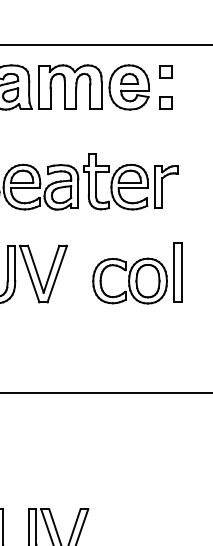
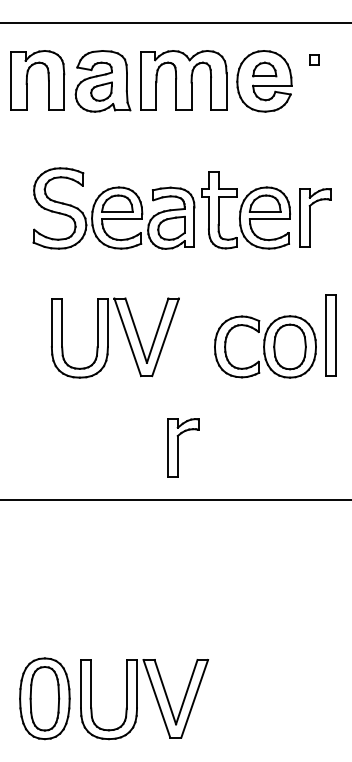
part: (165, 71) -> (314, 59), size x0.6
part: (165, 102) -> (314, 102), removed
part: (70, 354) -> (183, 447), added

